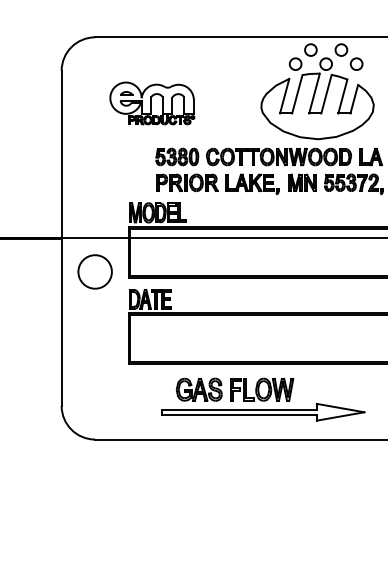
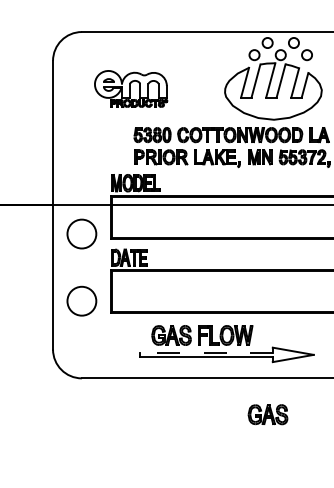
circle: (94, 349) -> (81, 300), added
line: (239, 409) -> (206, 352), solid -> dashed
part: (310, 481) -> (267, 414), added

